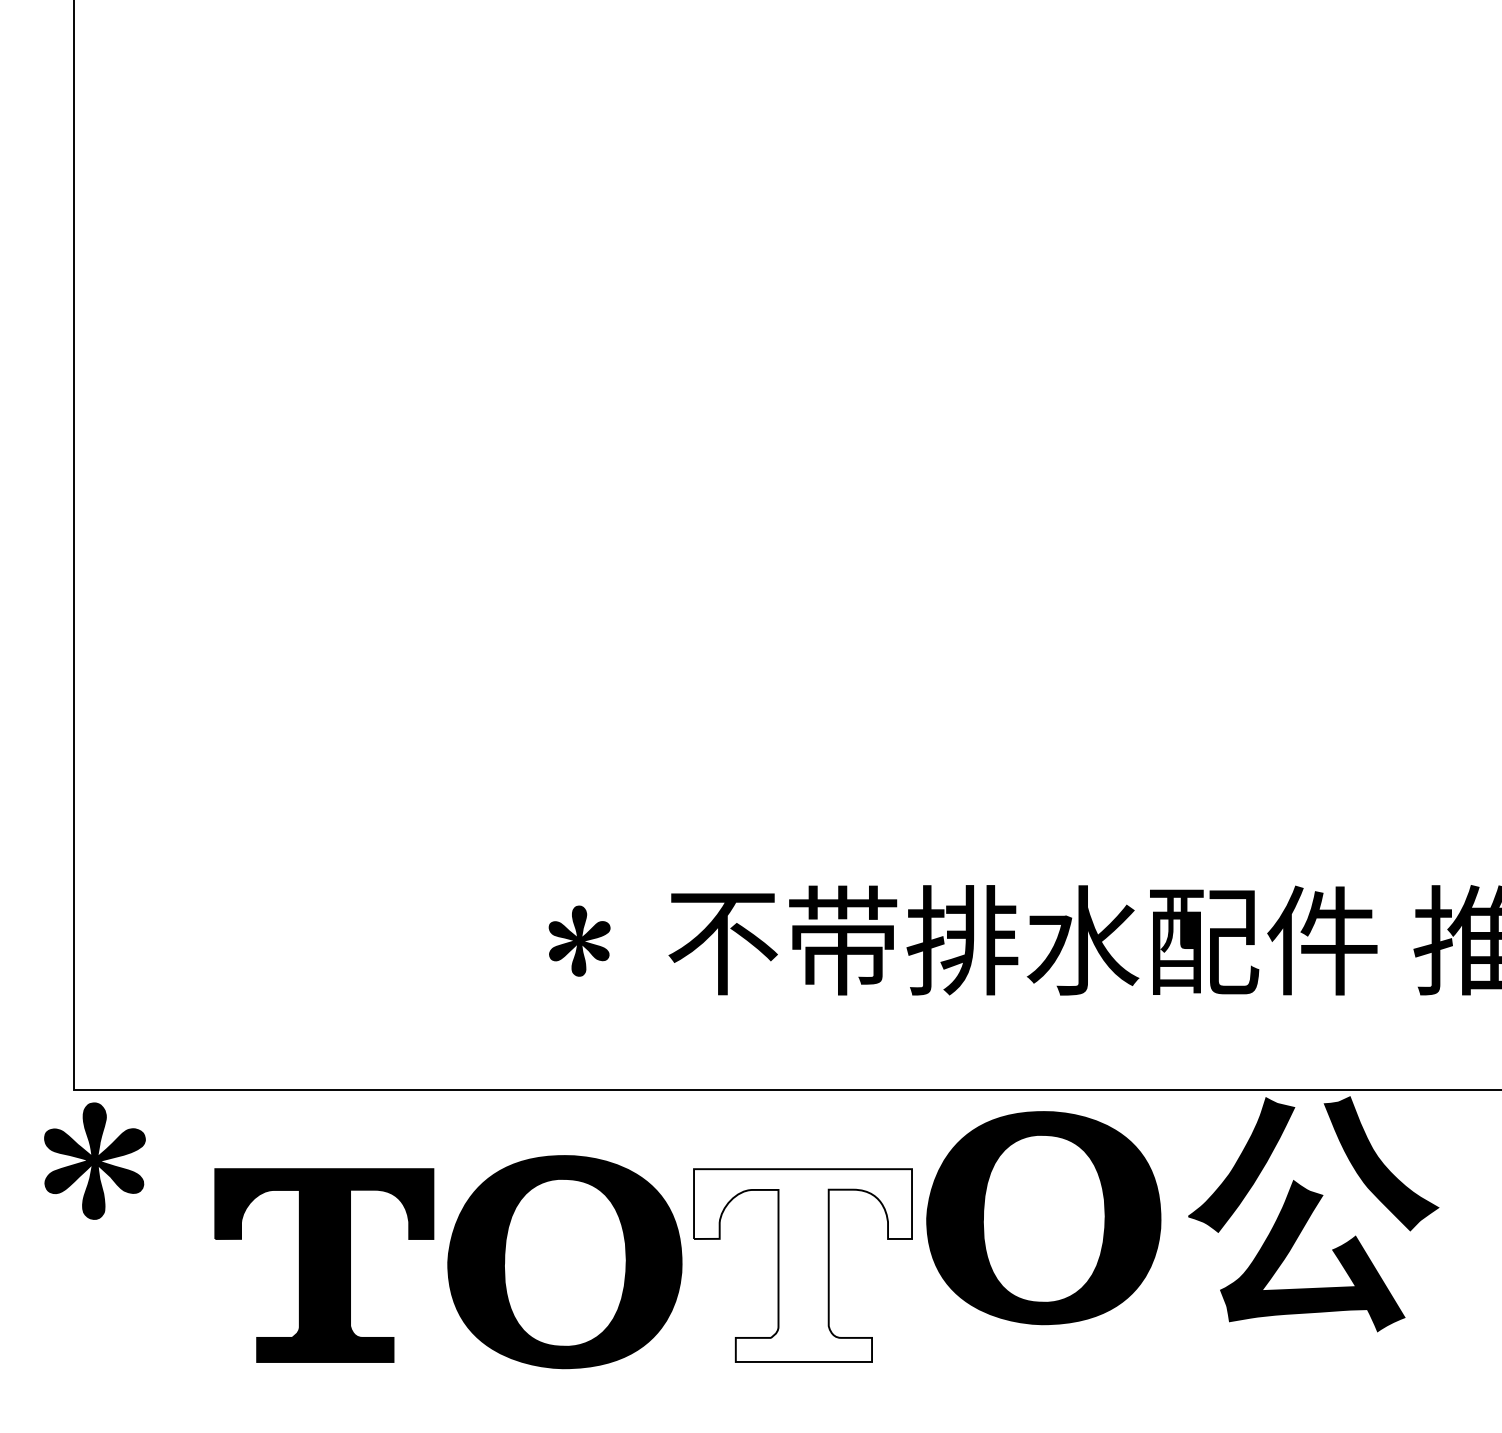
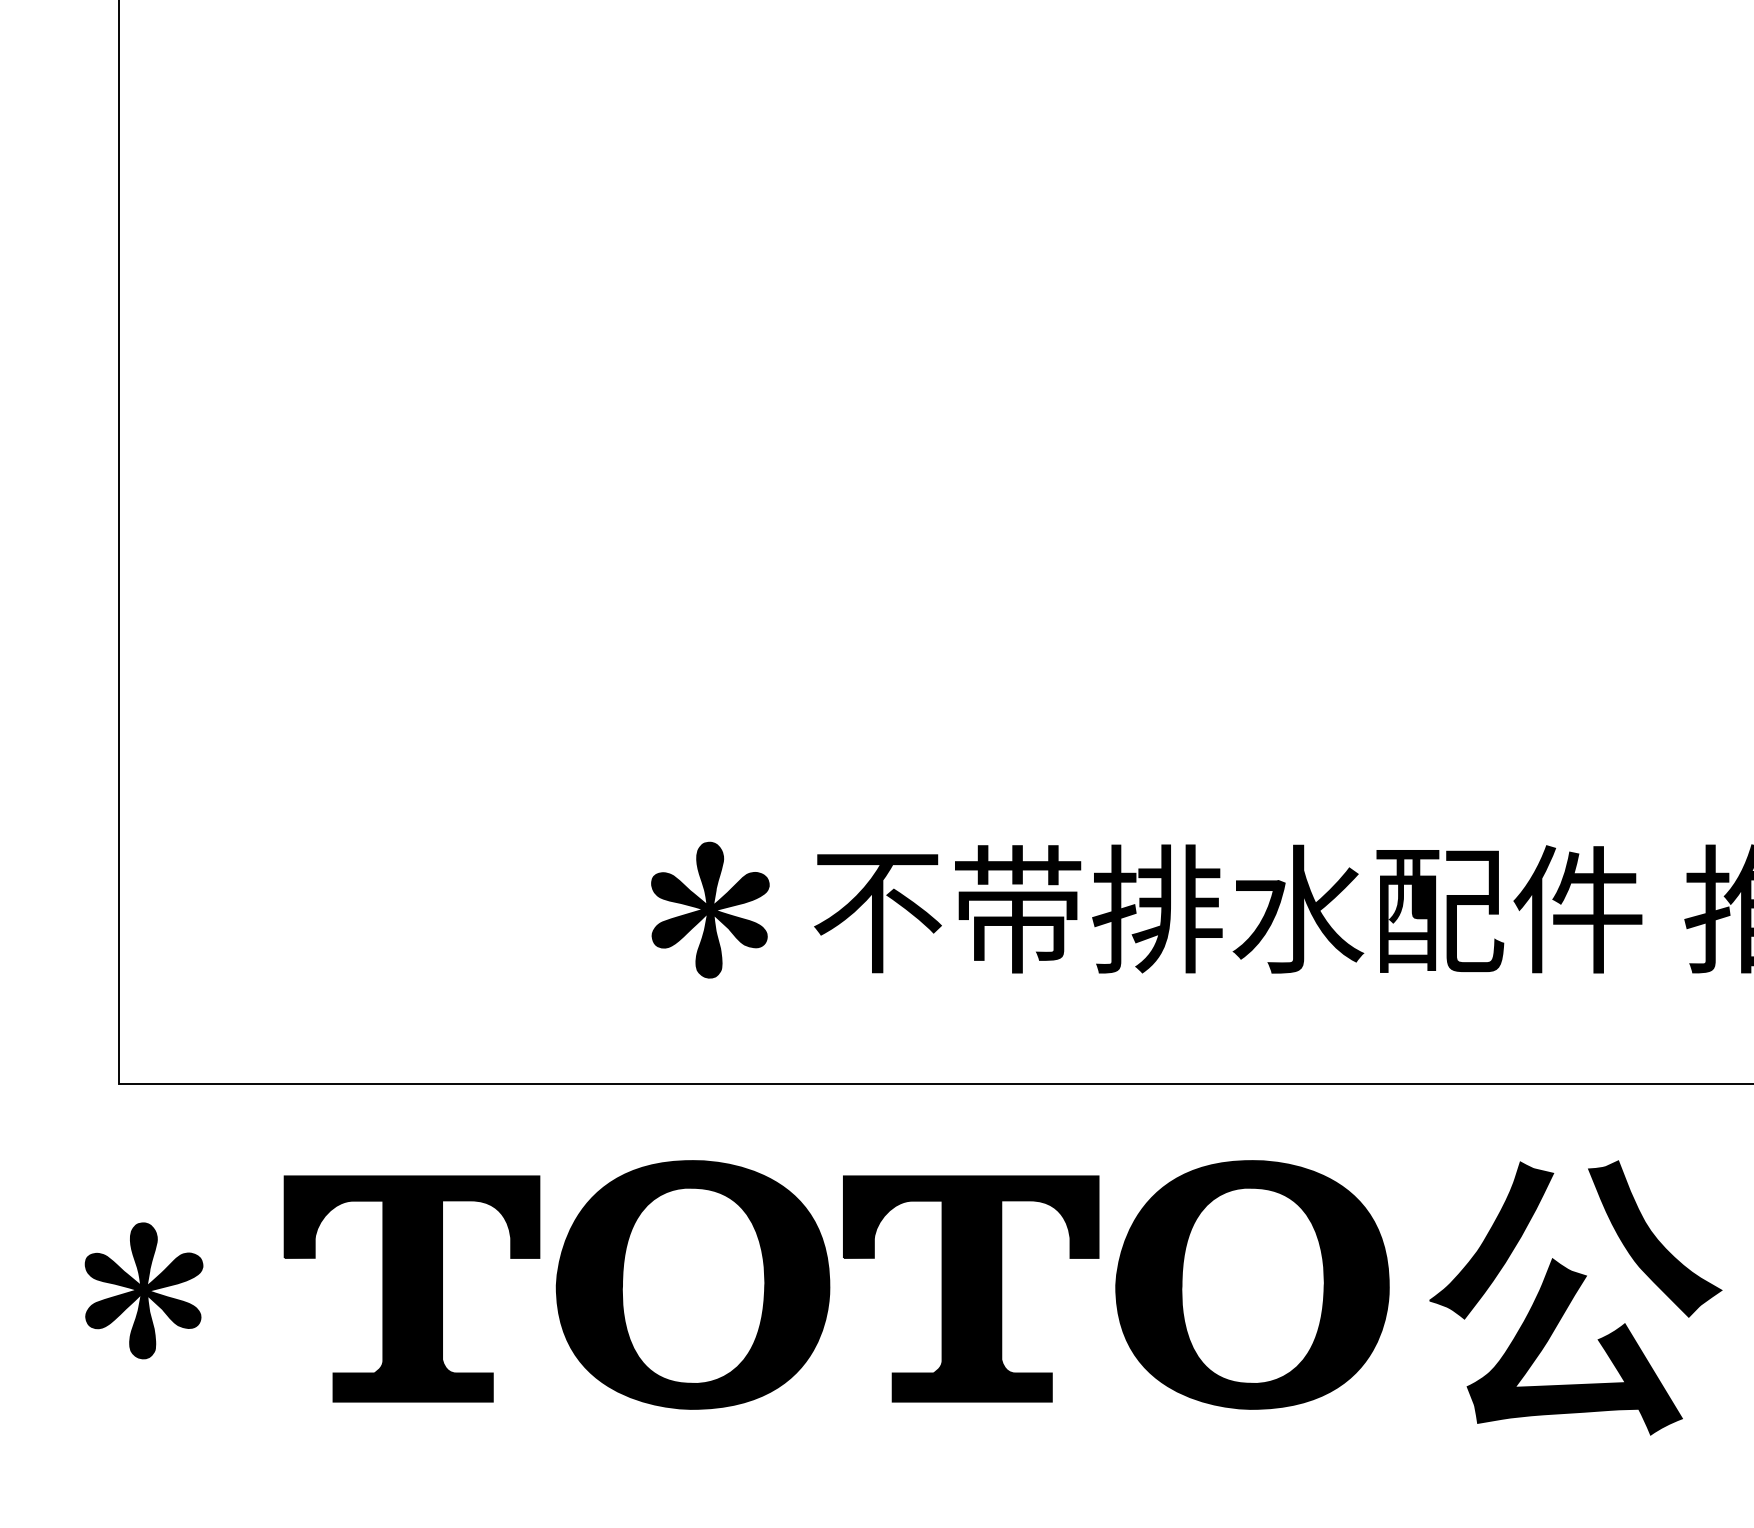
part: (579, 940) -> (710, 909), size x1.67
part: (94, 1160) -> (143, 1290), moved
part: (1313, 1214) -> (1575, 1298), moved
part: (1043, 1218) -> (1252, 1285), moved
fill: (803, 1265) -> (971, 1288), added

